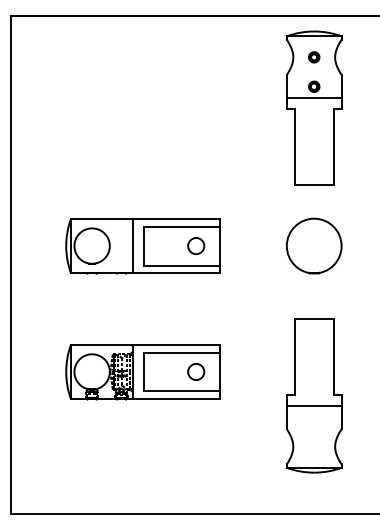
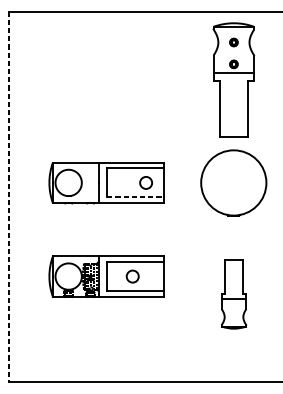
part: (314, 245) -> (234, 182), size x1.6
line: (11, 265) -> (8, 197), solid -> dashed
line: (181, 265) -> (135, 197), solid -> dashed
circle: (196, 371) -> (132, 276), moved
part: (314, 395) -> (234, 294), size x0.6

